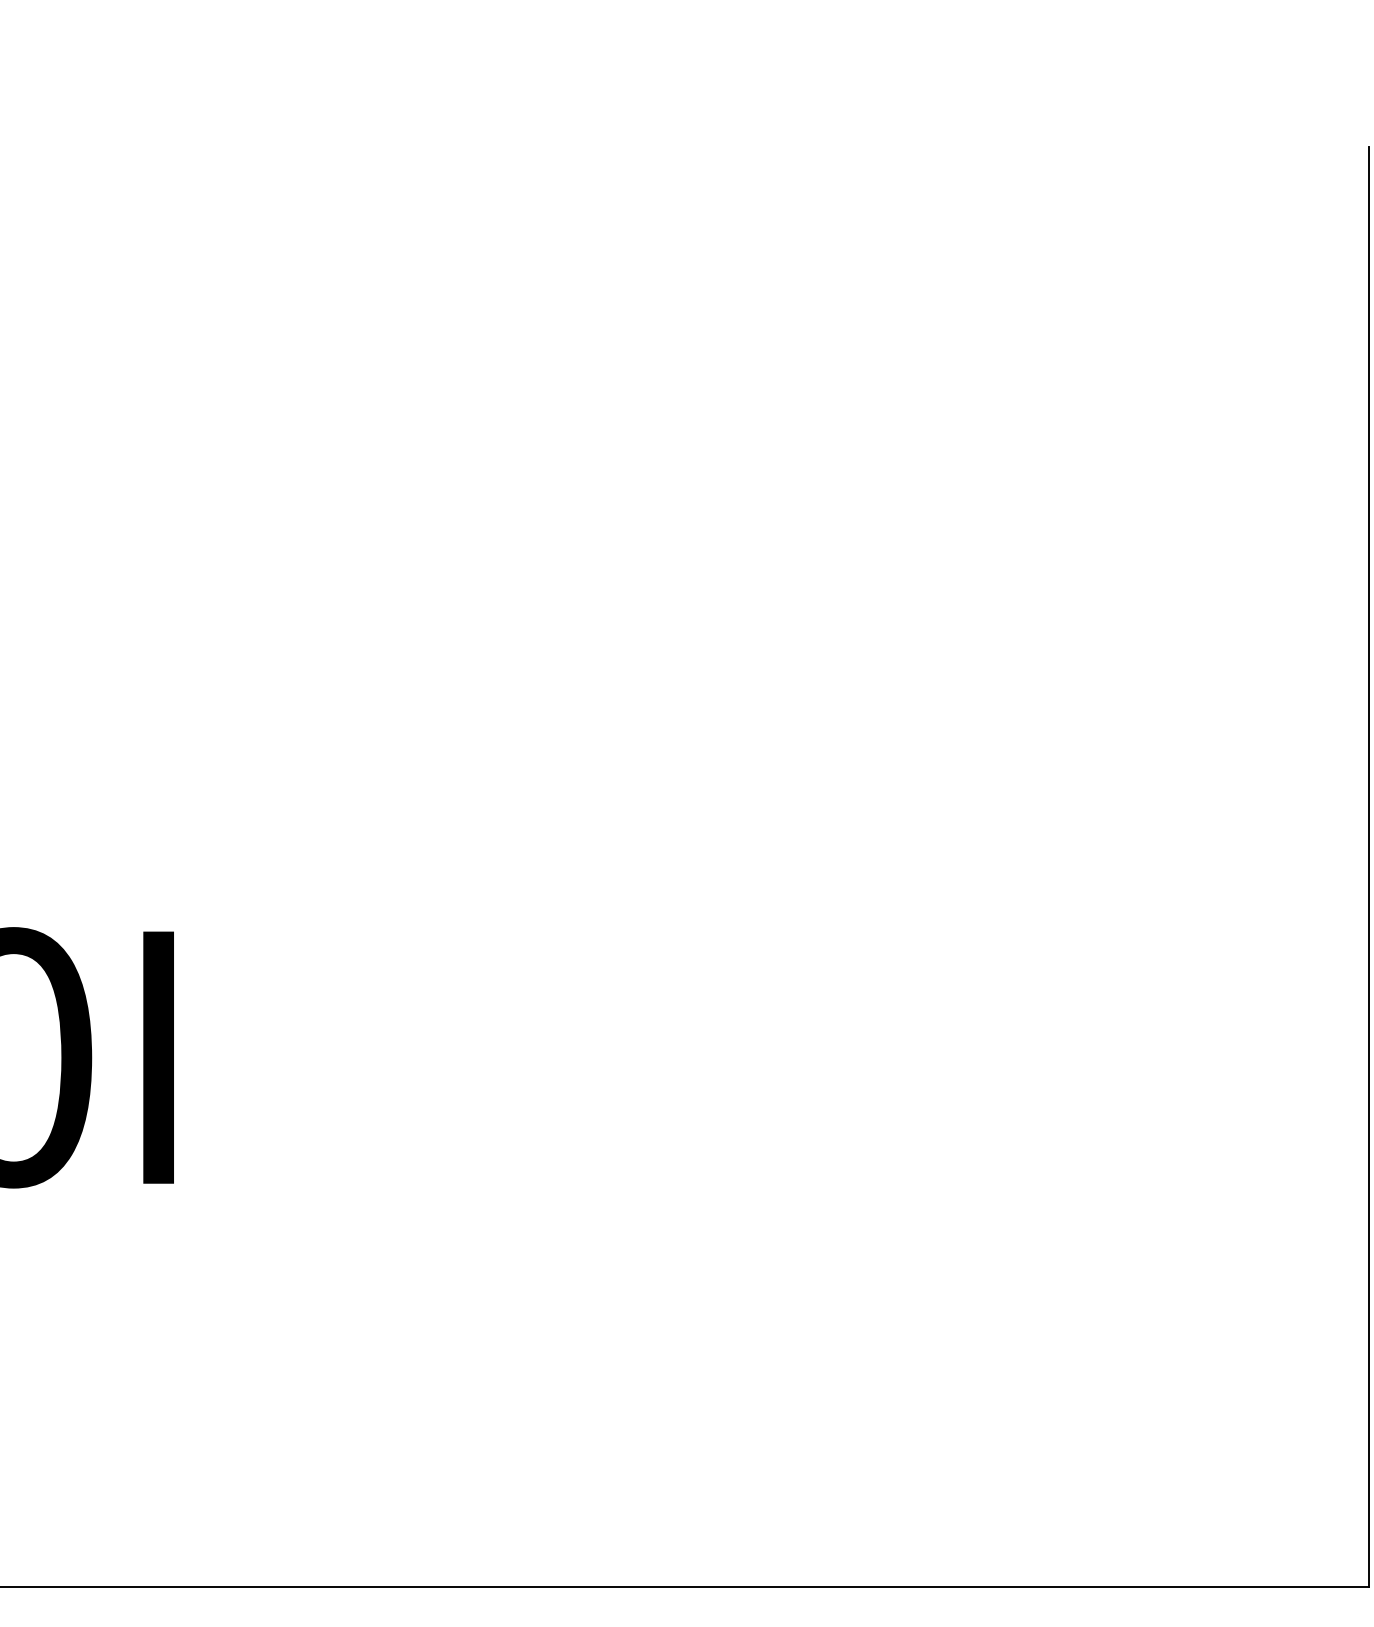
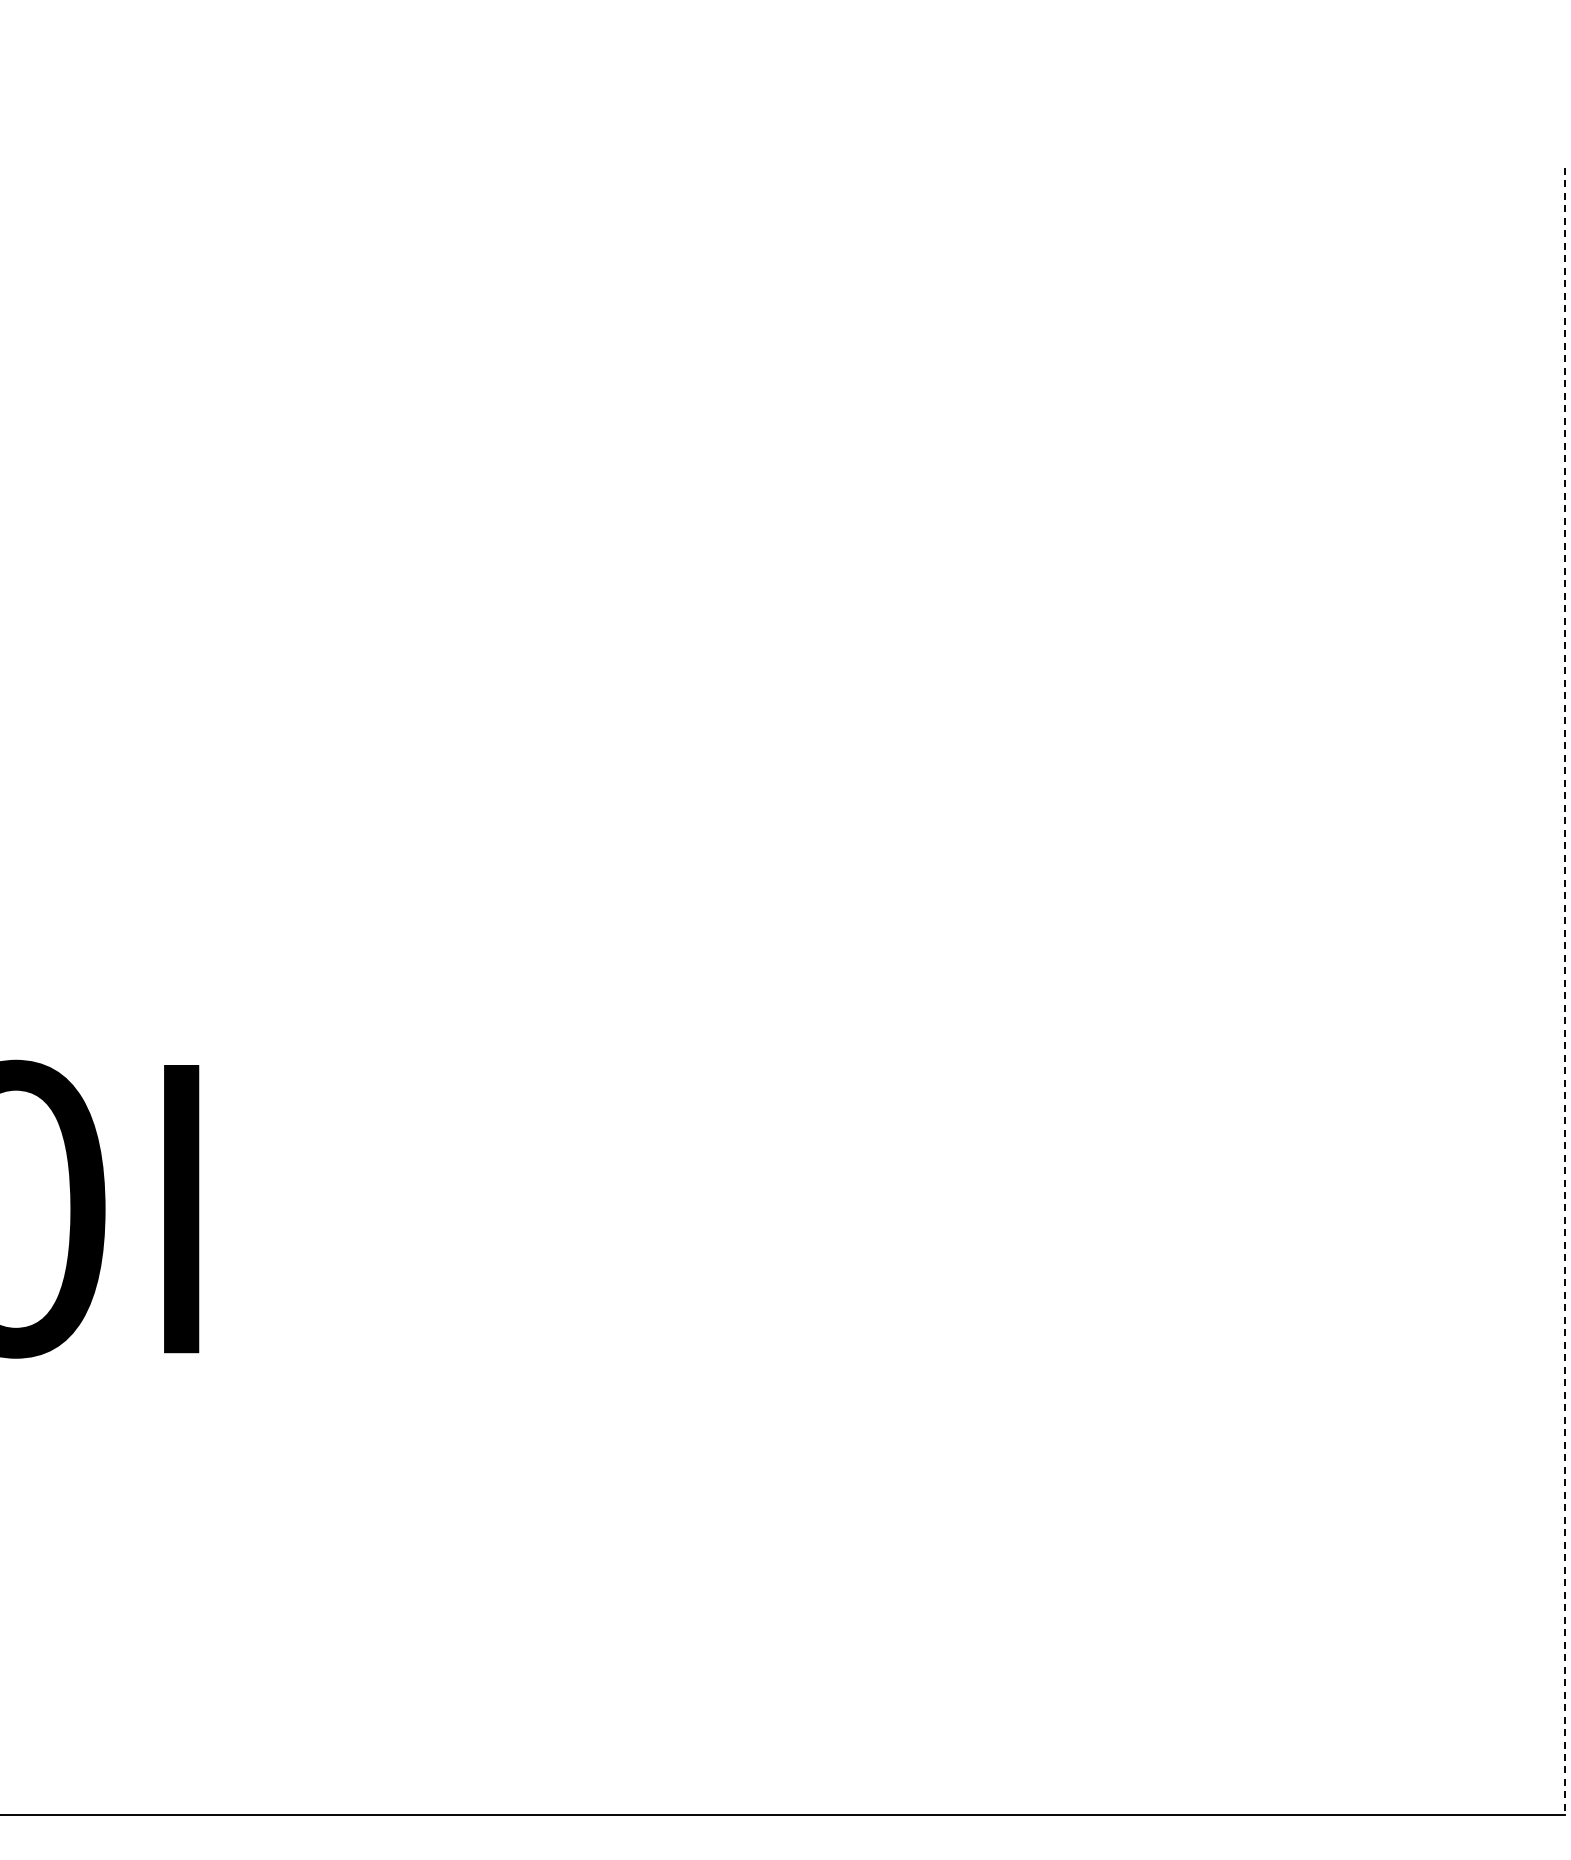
line: (1368, 867) -> (1564, 991), solid -> dashed

